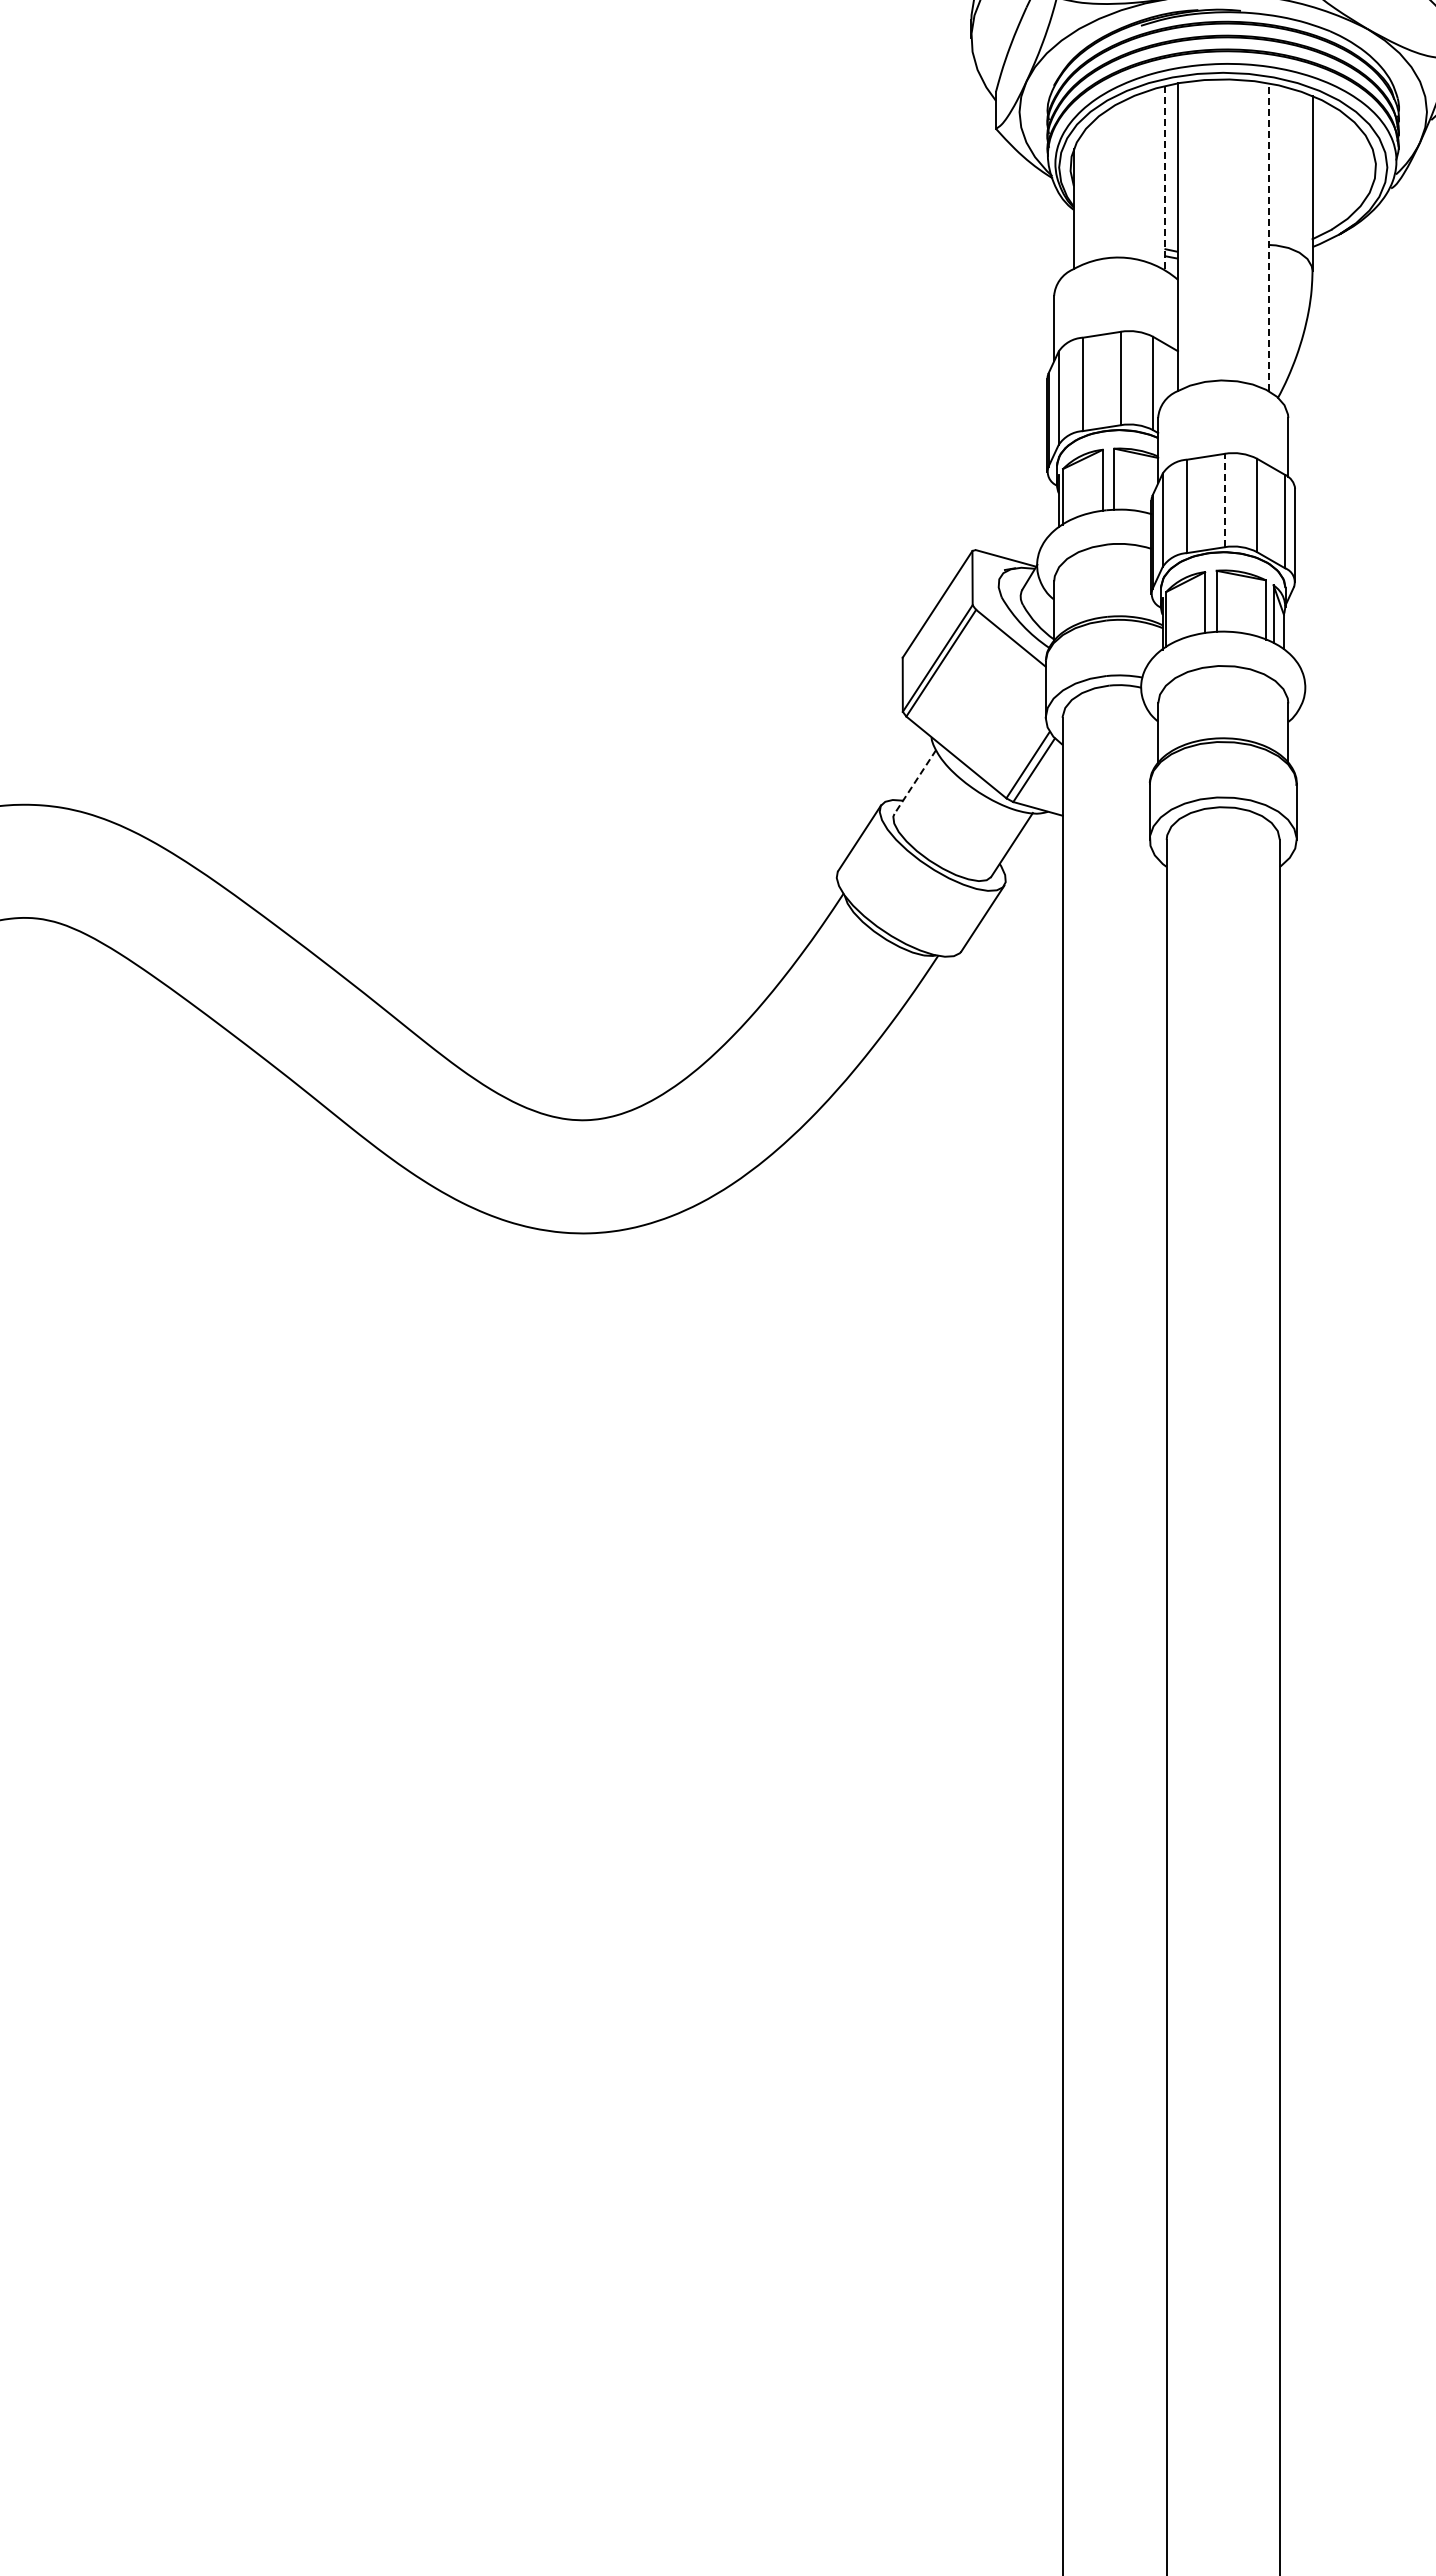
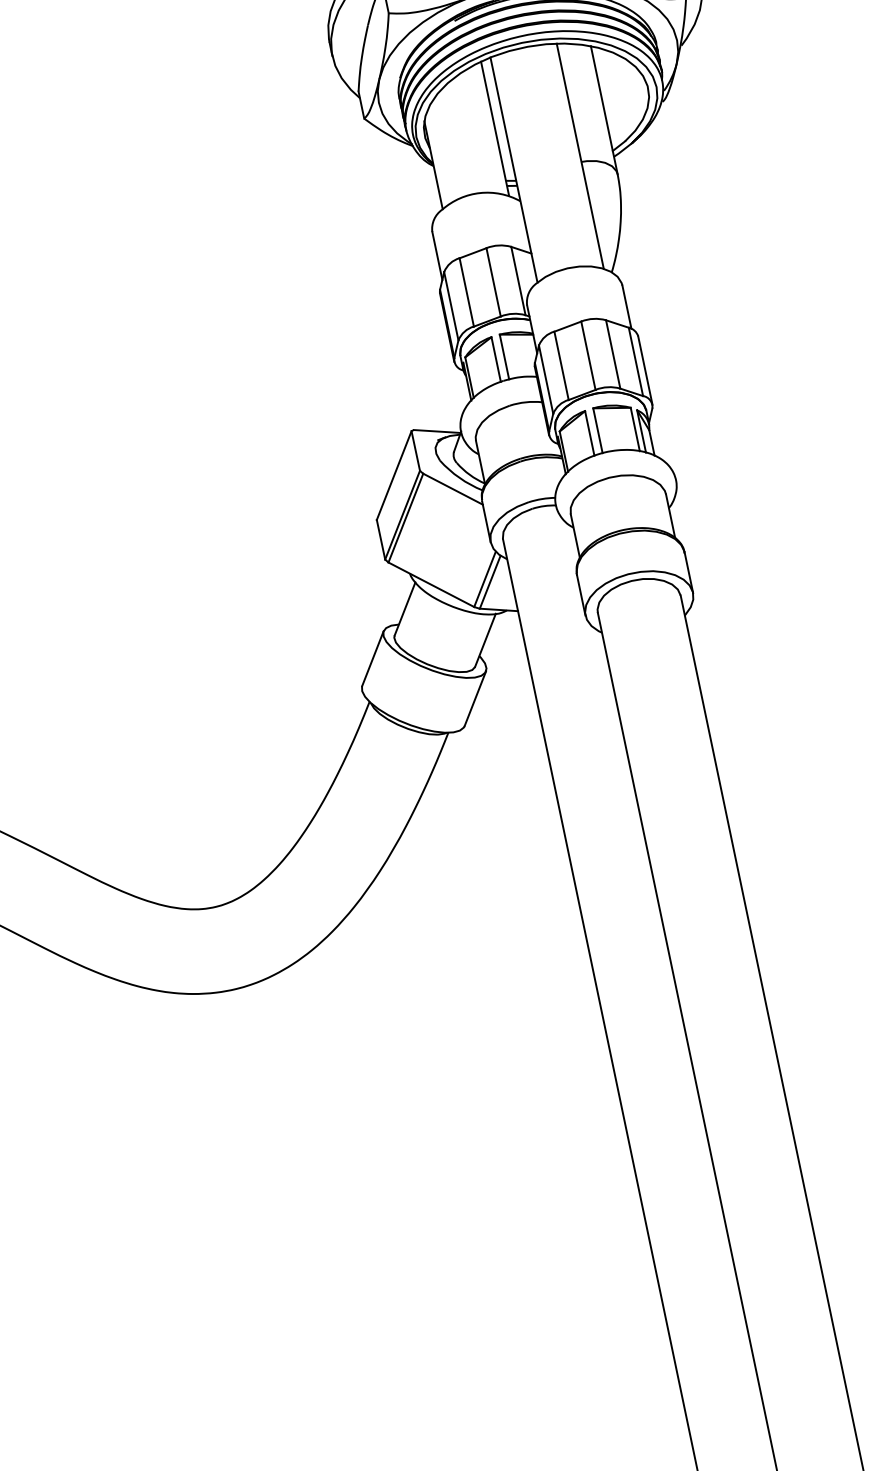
line: (1164, 177) -> (495, 128), dashed -> solid
line: (1268, 237) -> (580, 156), dashed -> solid
line: (1224, 500) -> (588, 355), dashed -> solid
line: (915, 782) -> (405, 609), dashed -> solid

